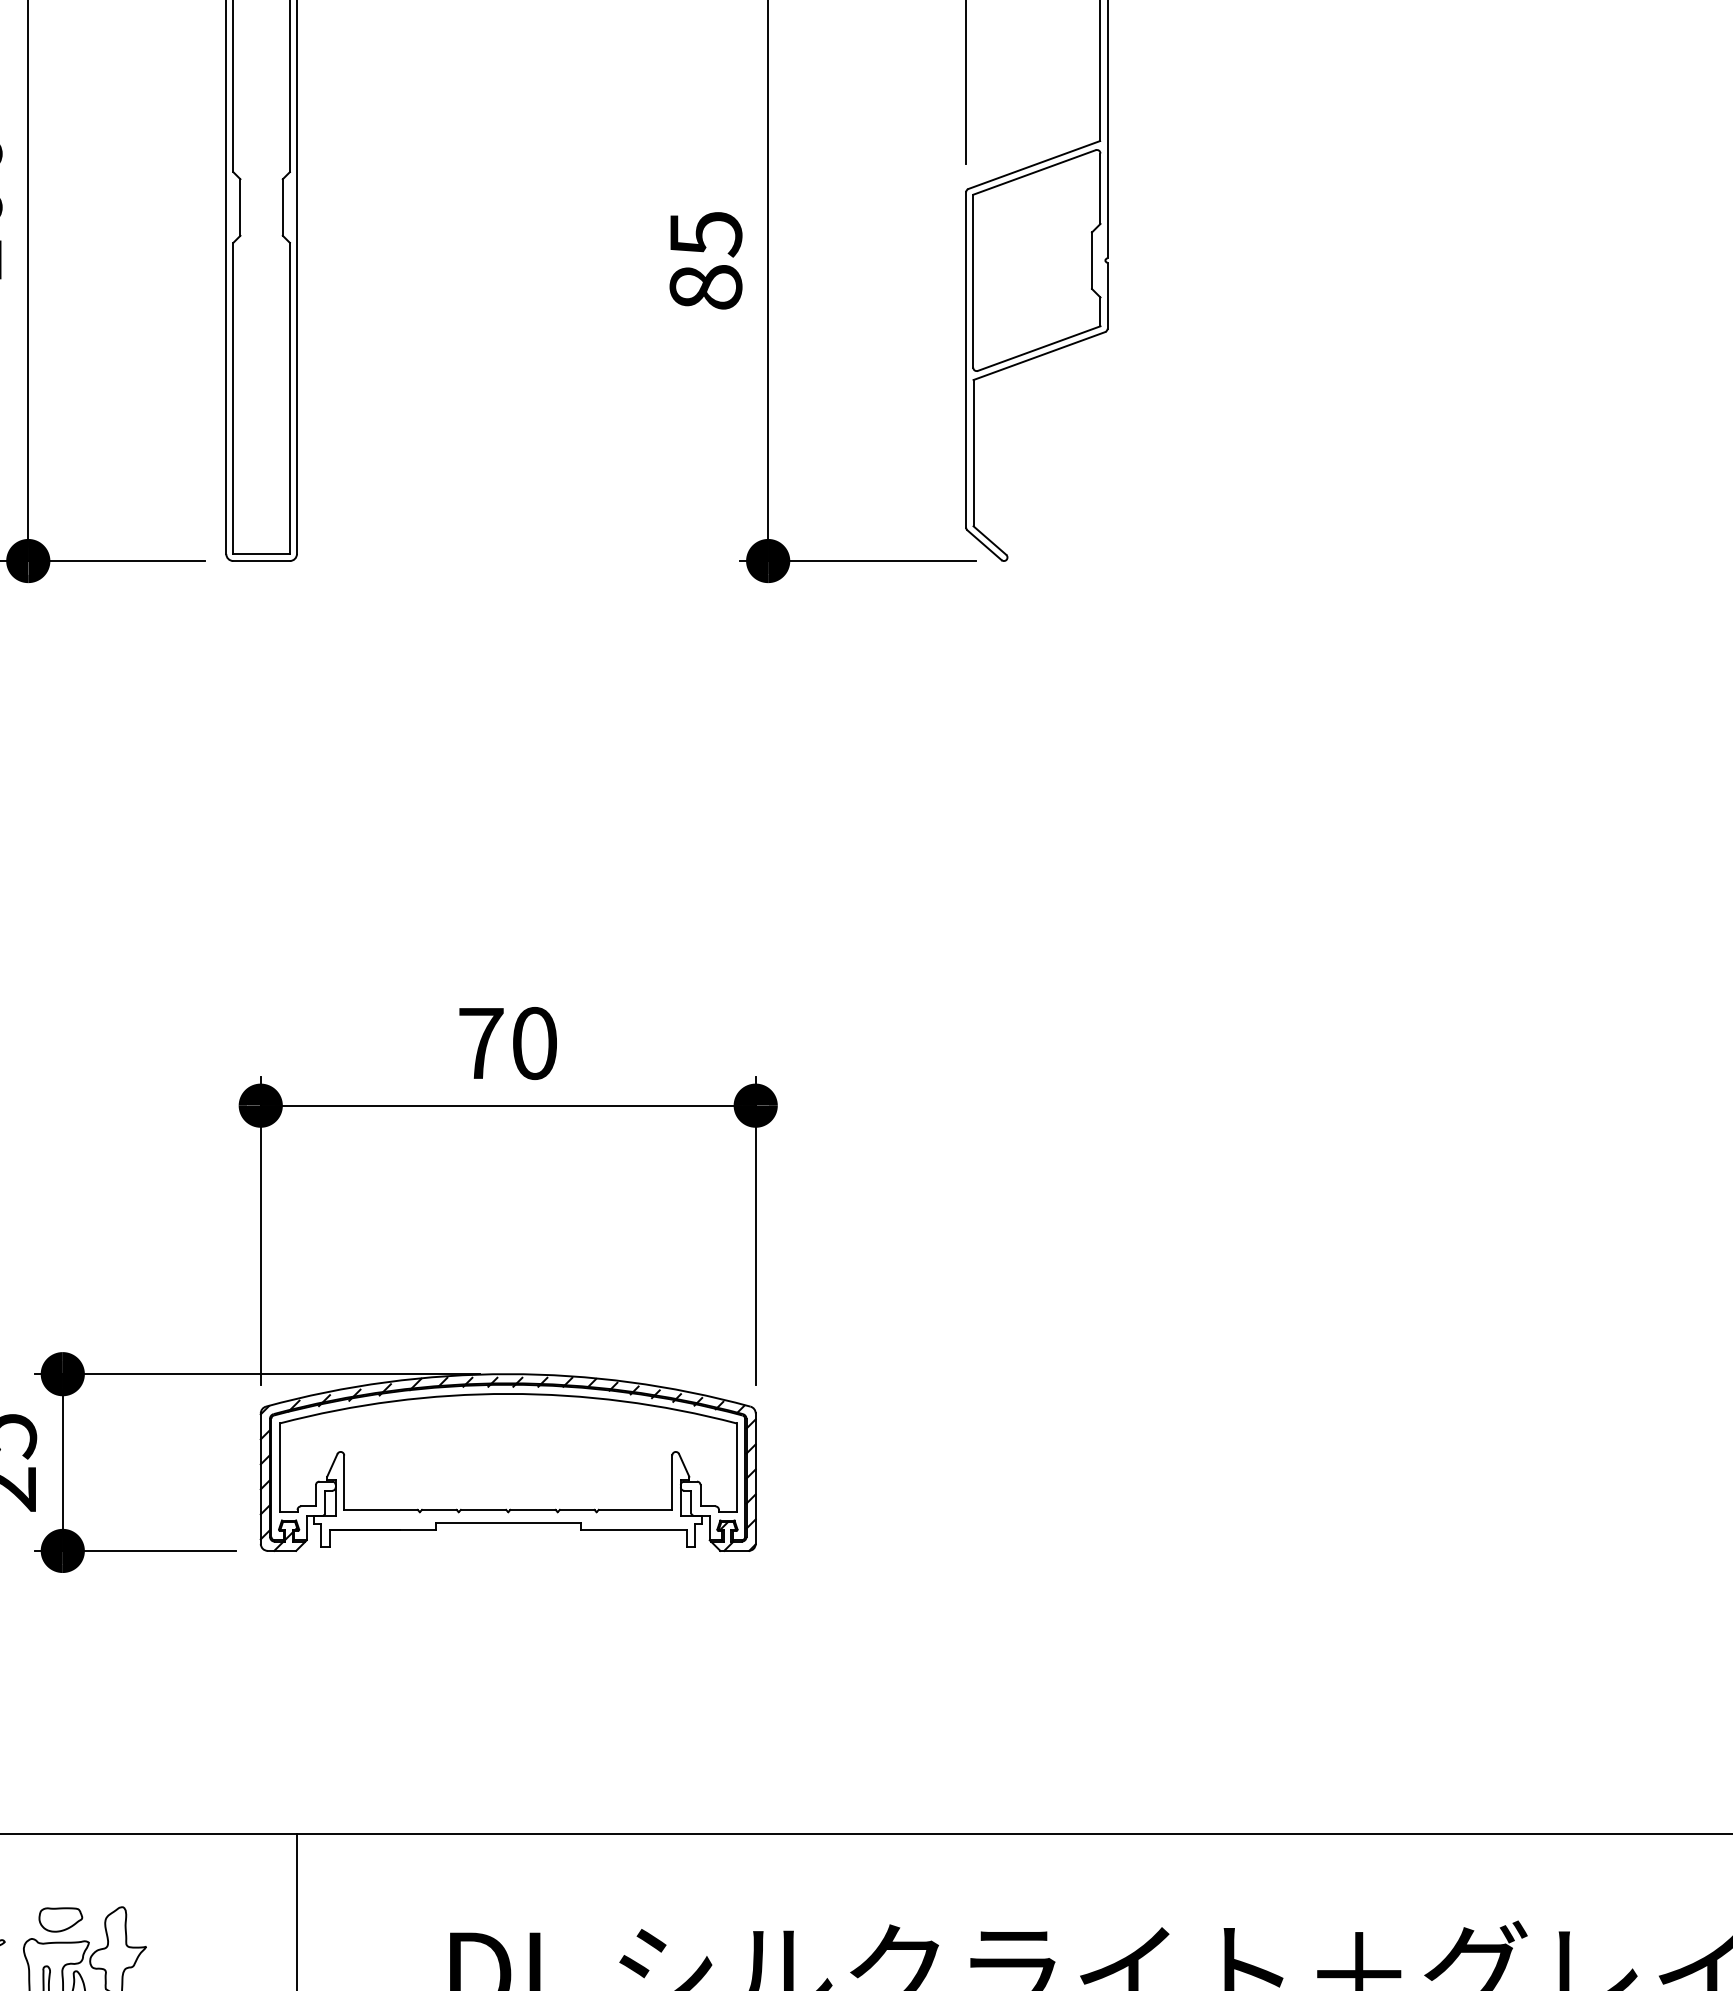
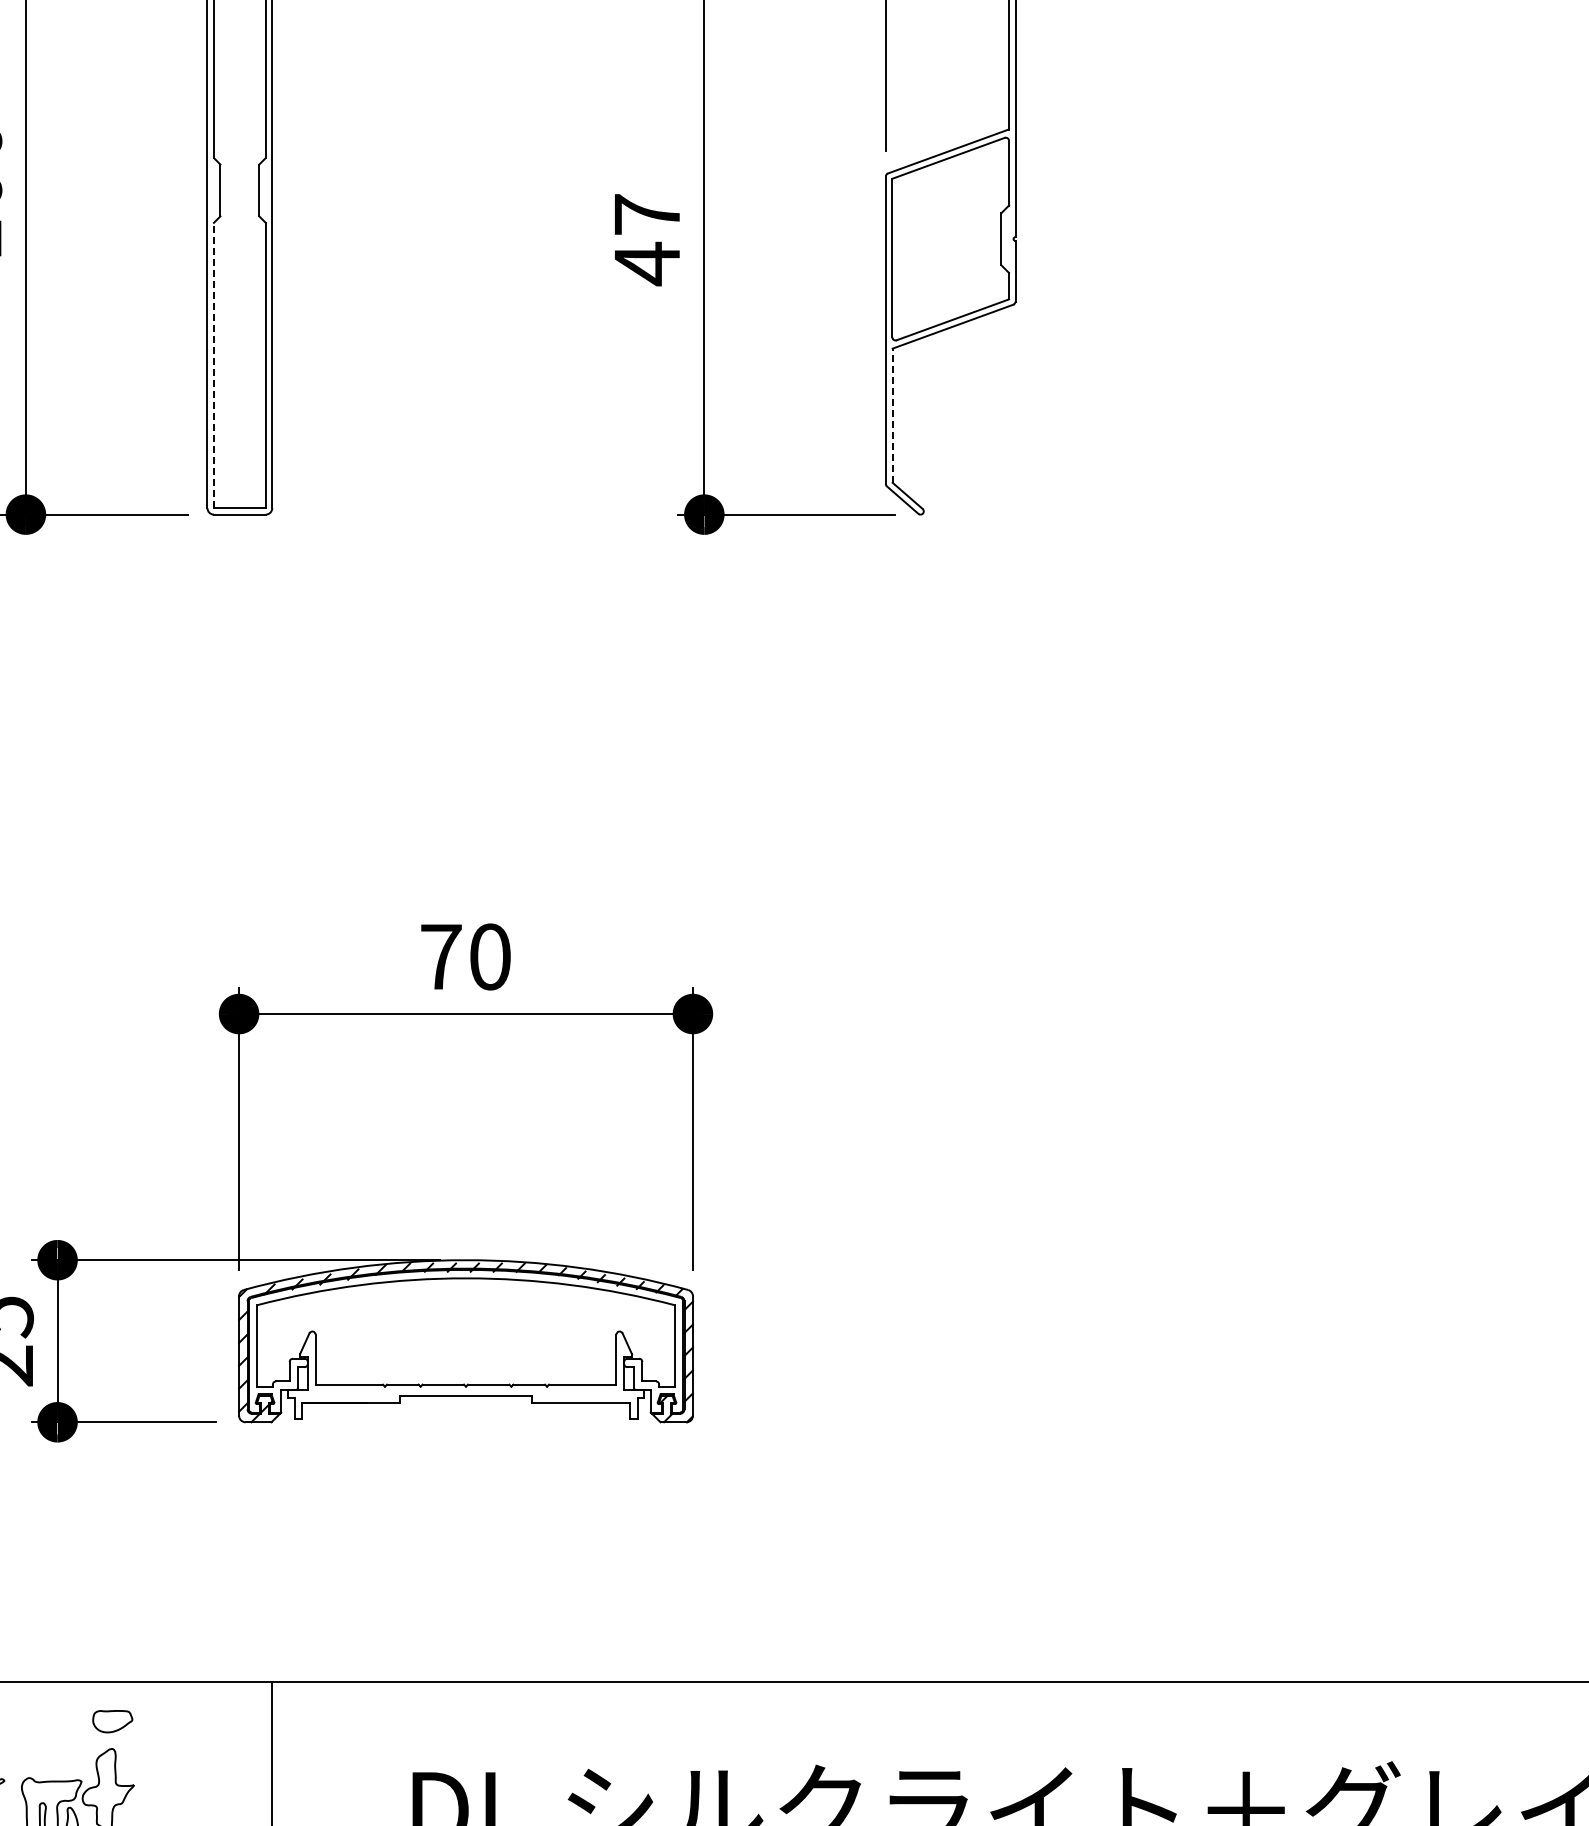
text: (706, 262) -> (647, 240), 85 -> 47
line: (232, 398) -> (213, 365), solid -> dashed
line: (973, 452) -> (892, 415), solid -> dashed
part: (60, 1919) -> (112, 1721), moved

